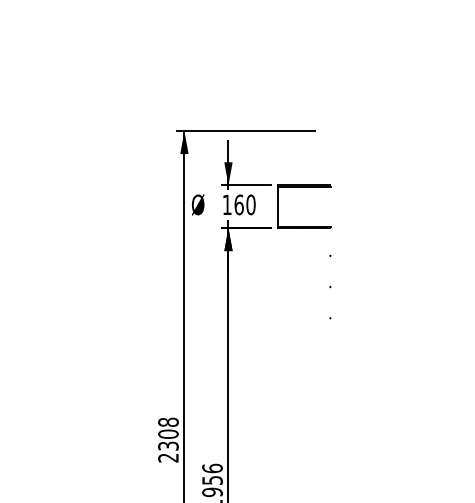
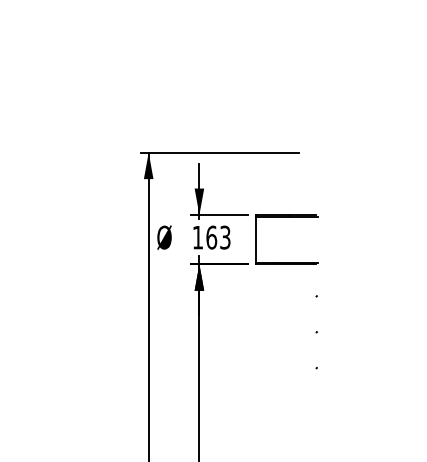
text: (250, 204) -> (224, 237), 160 -> 163

